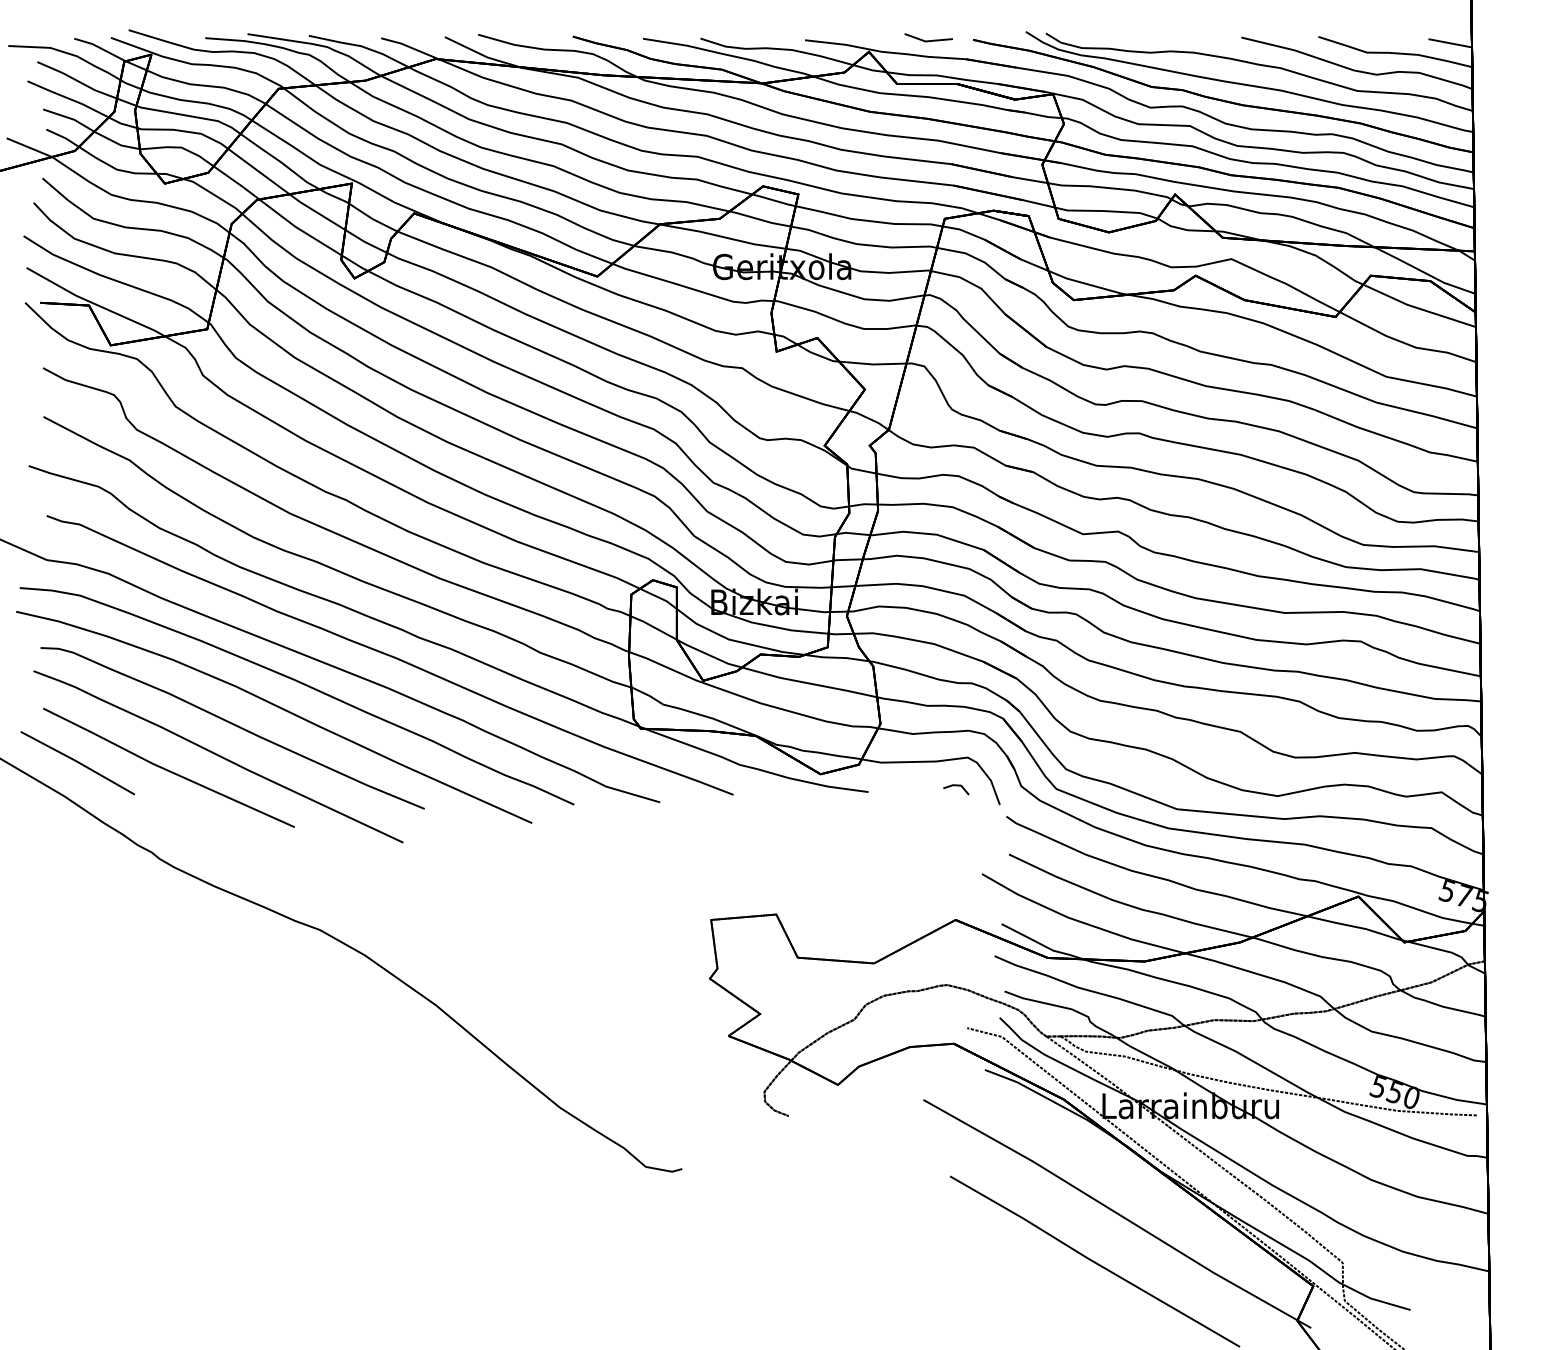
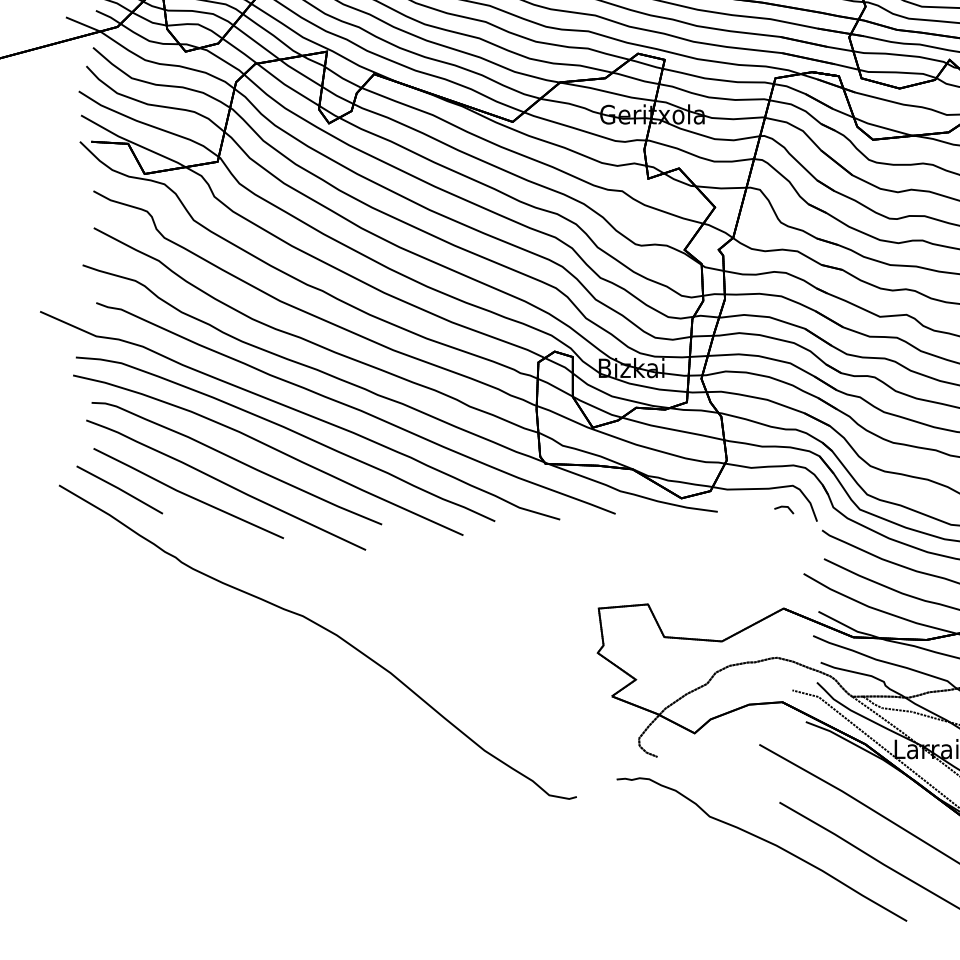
curve: (932, 1228) -> (766, 841), added

